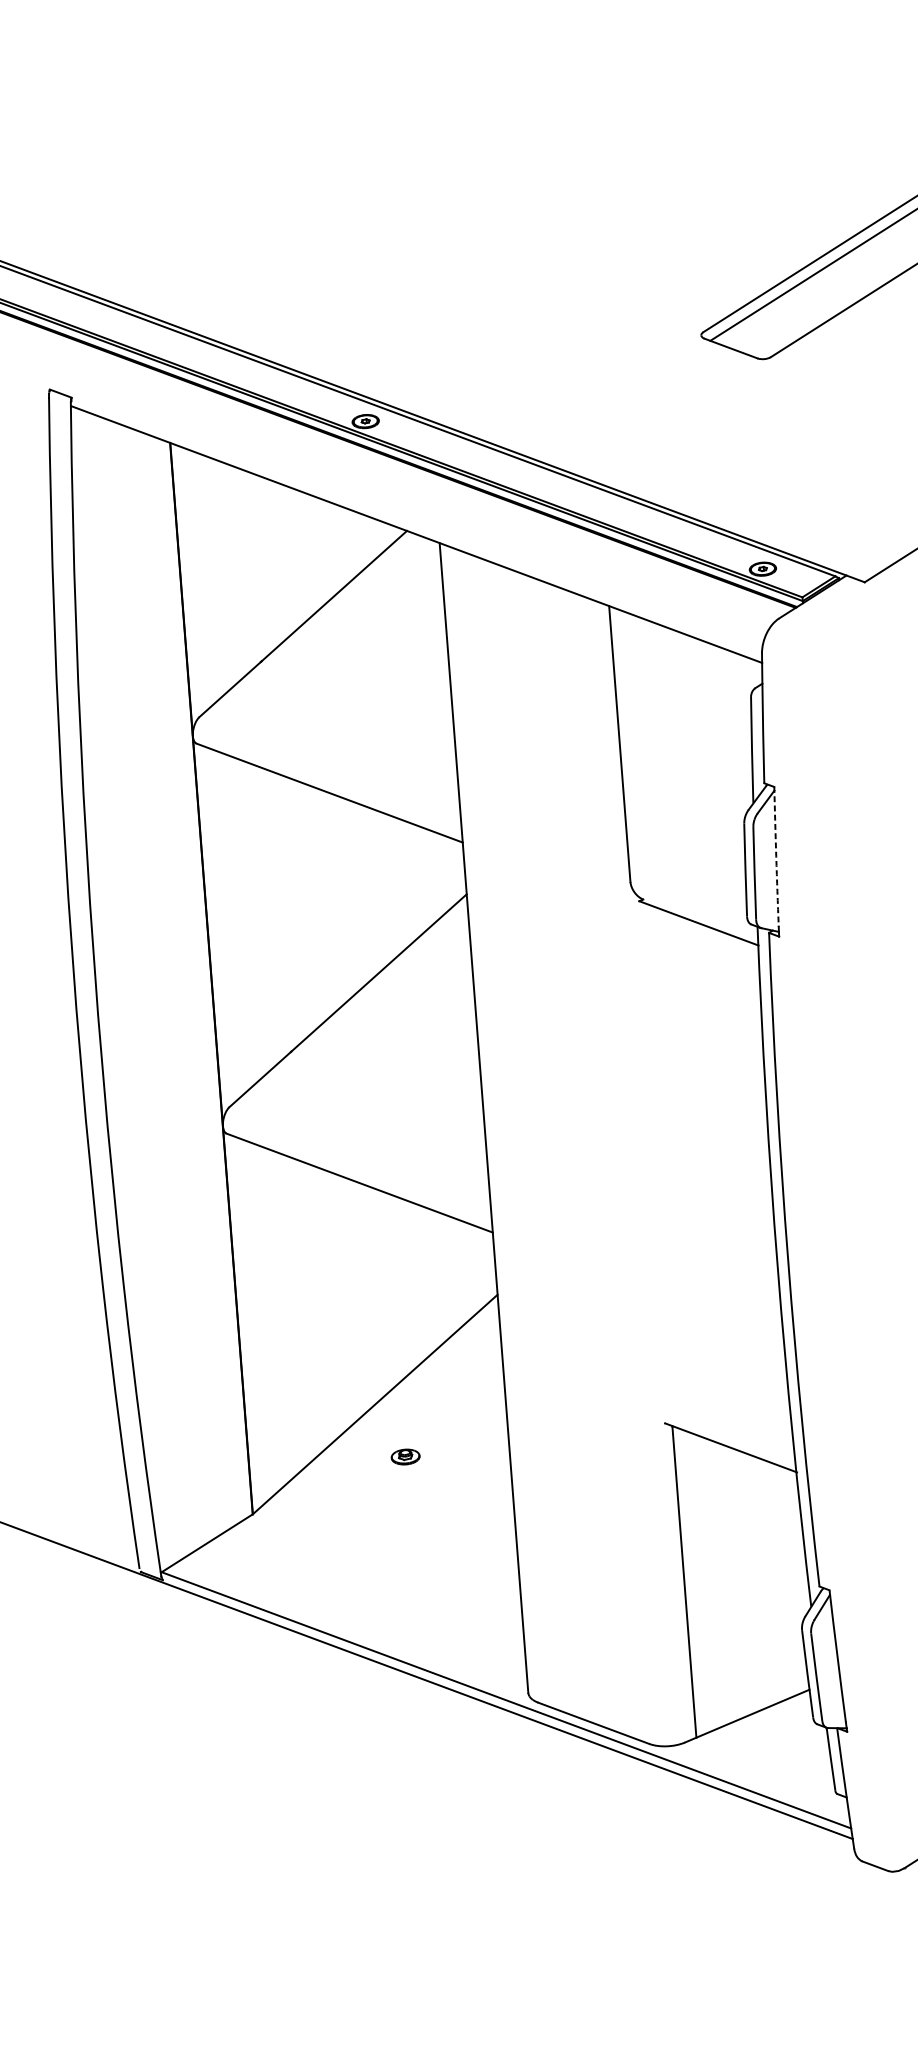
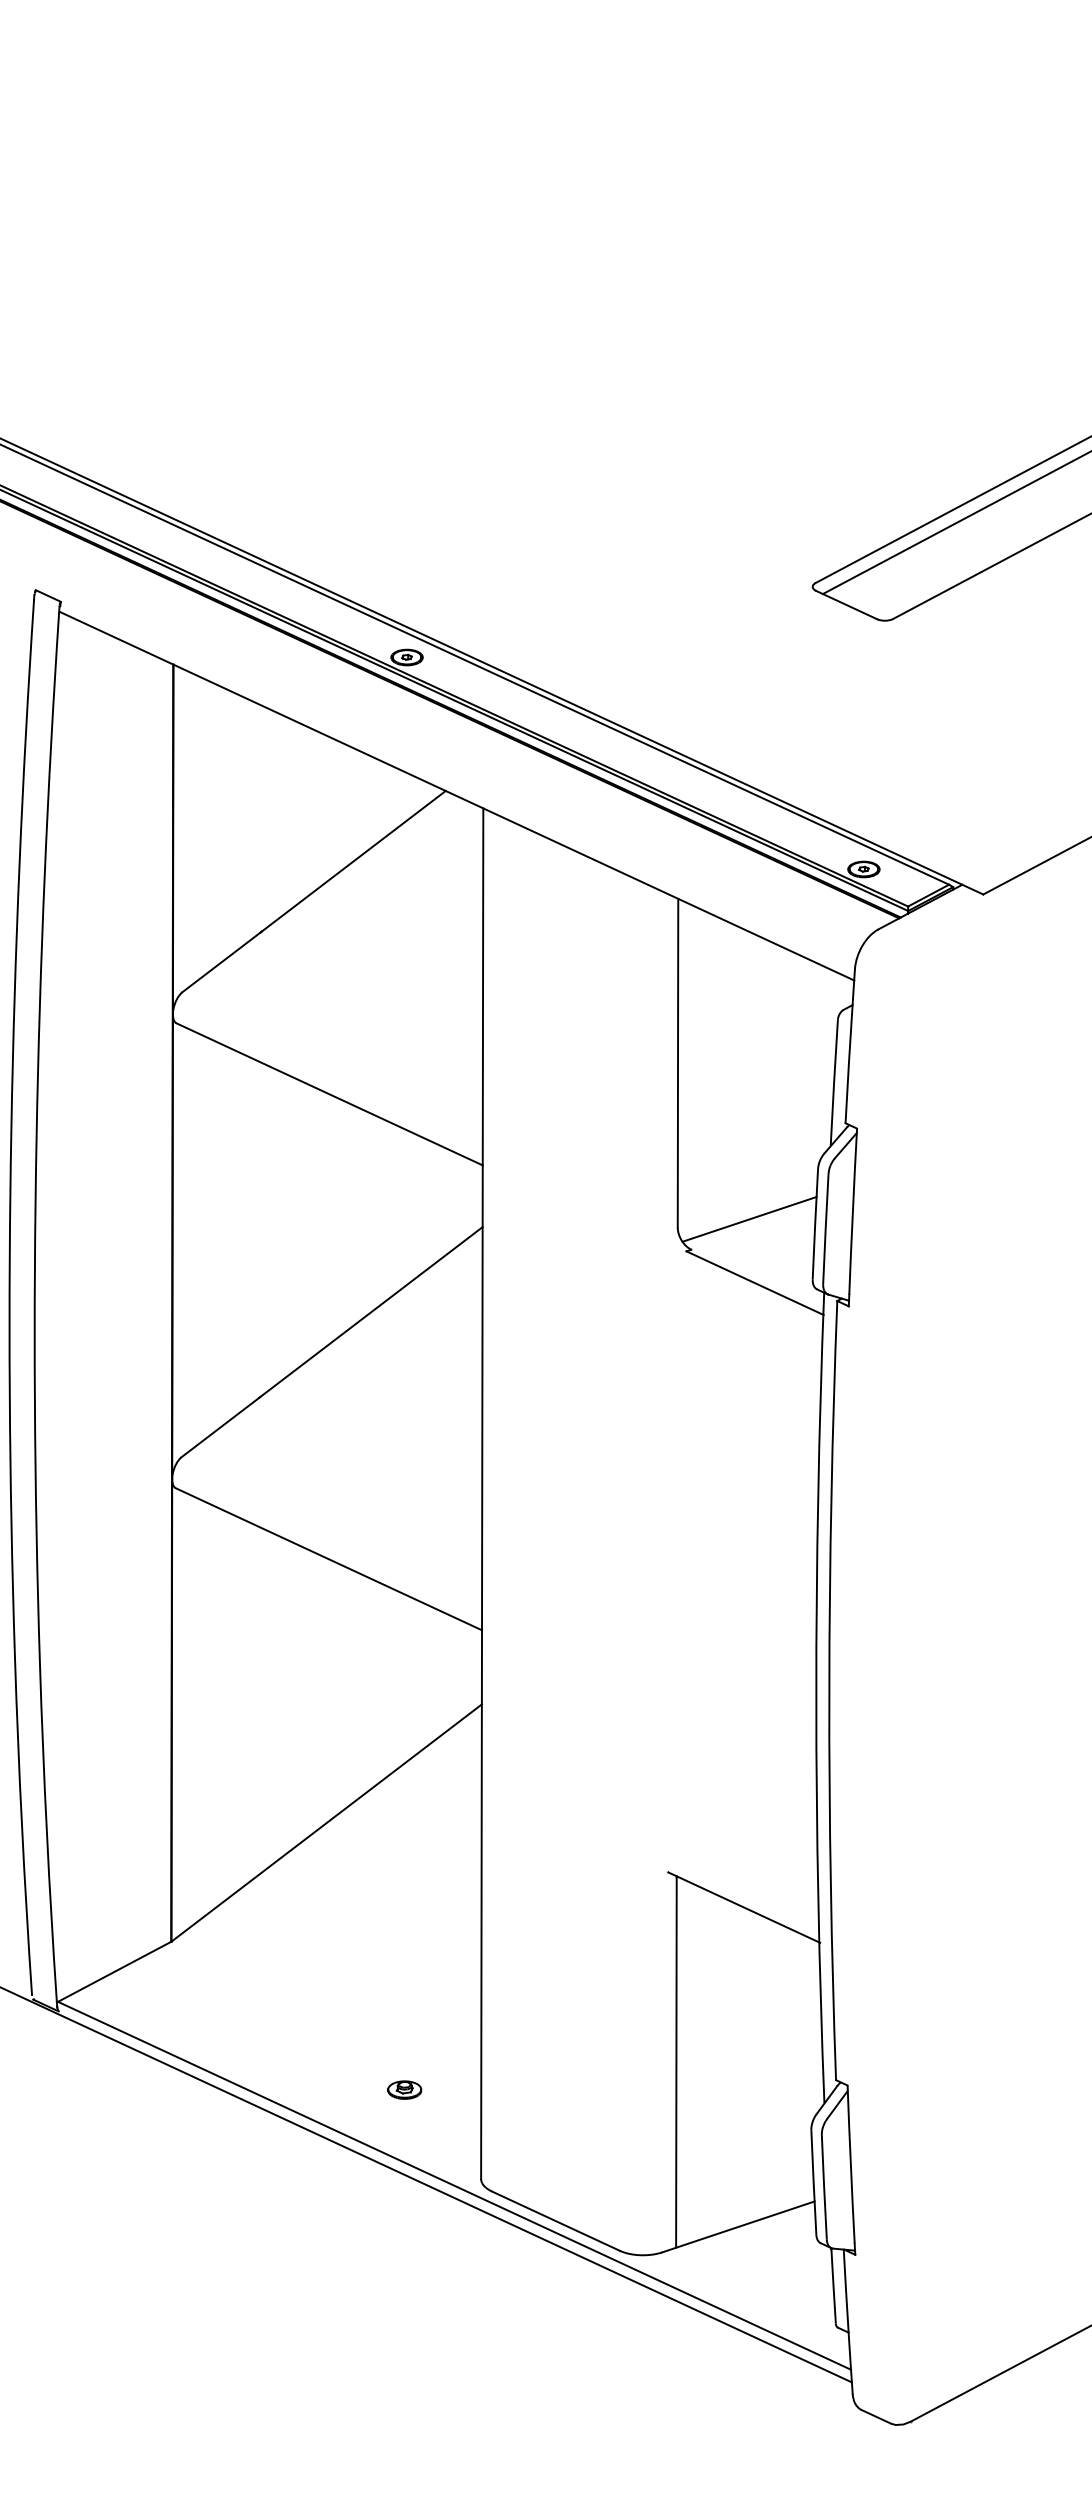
arc: (775, 856) -> (852, 1211), dashed -> solid
line: (690, 869) -> (749, 1218), added
part: (405, 1456) -> (404, 2089), moved

